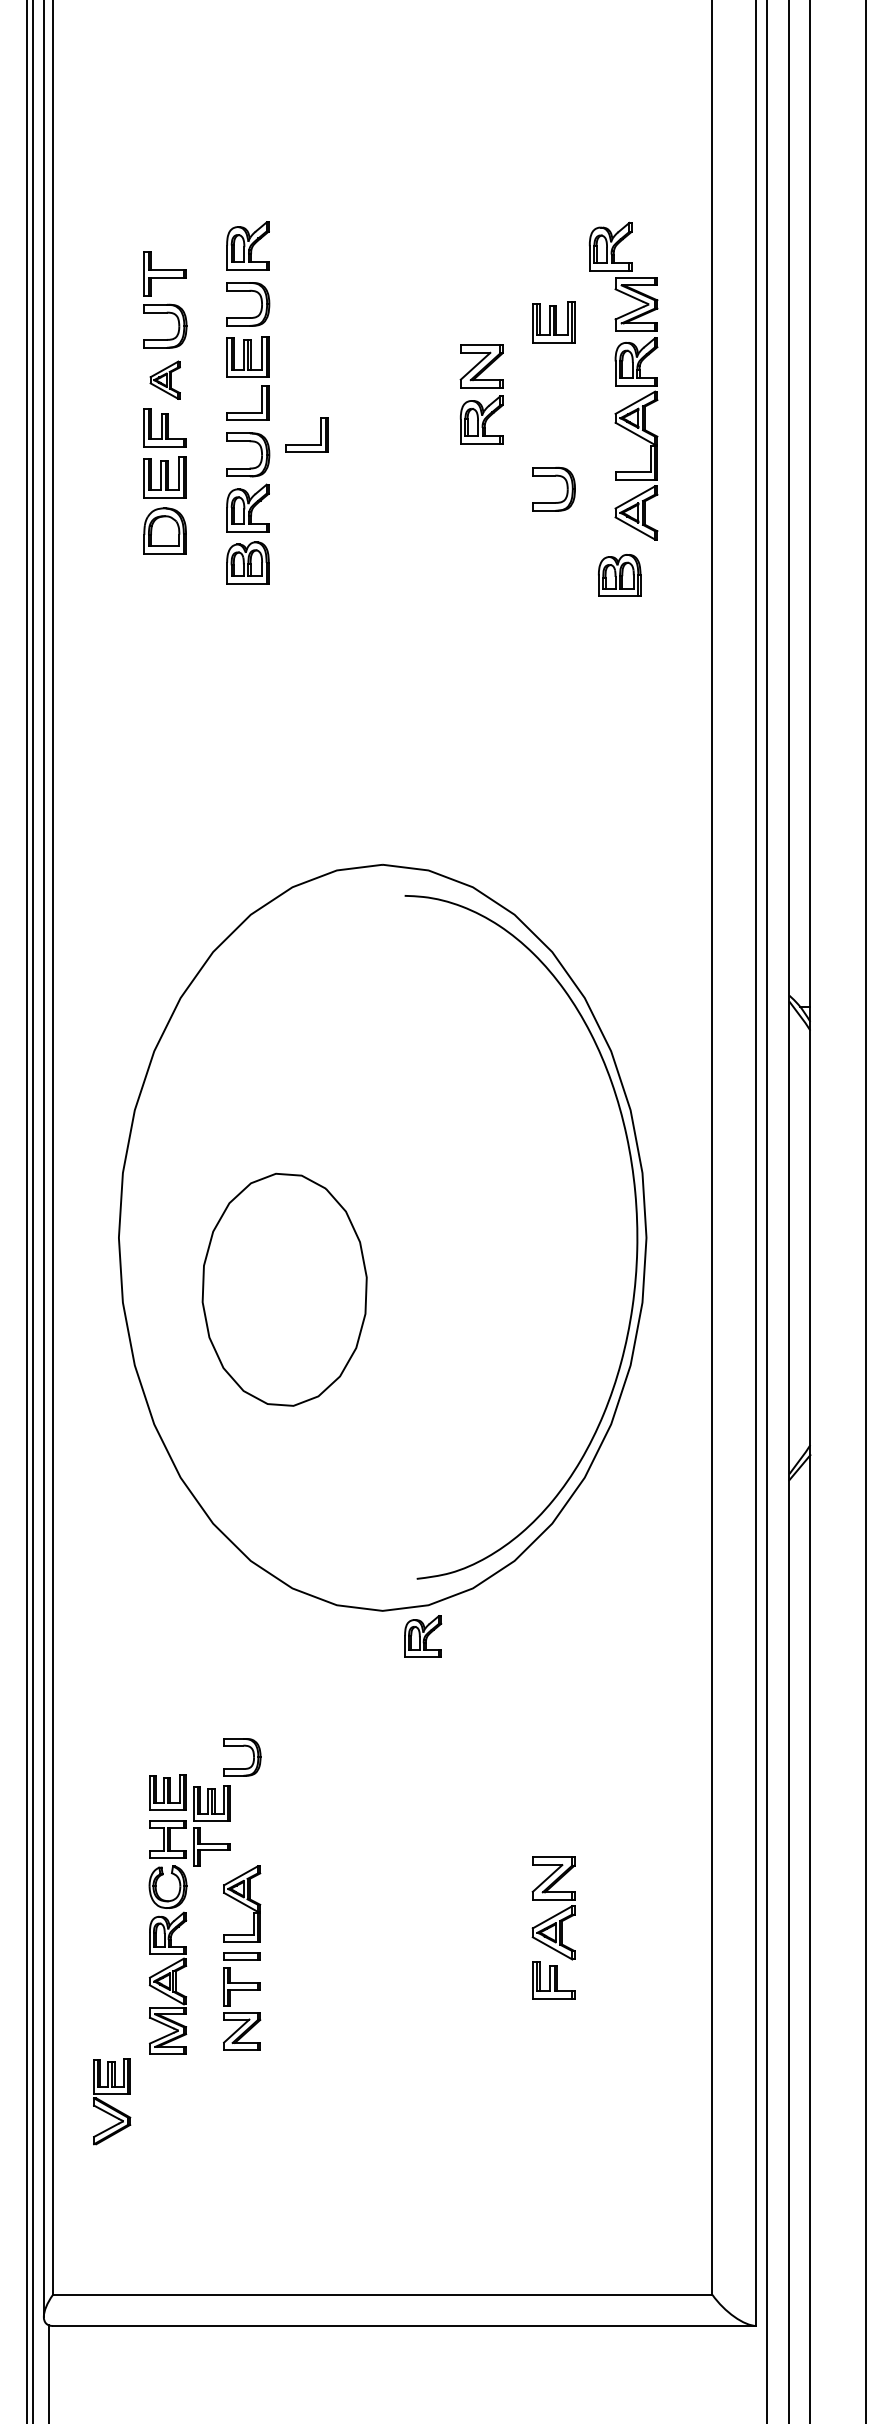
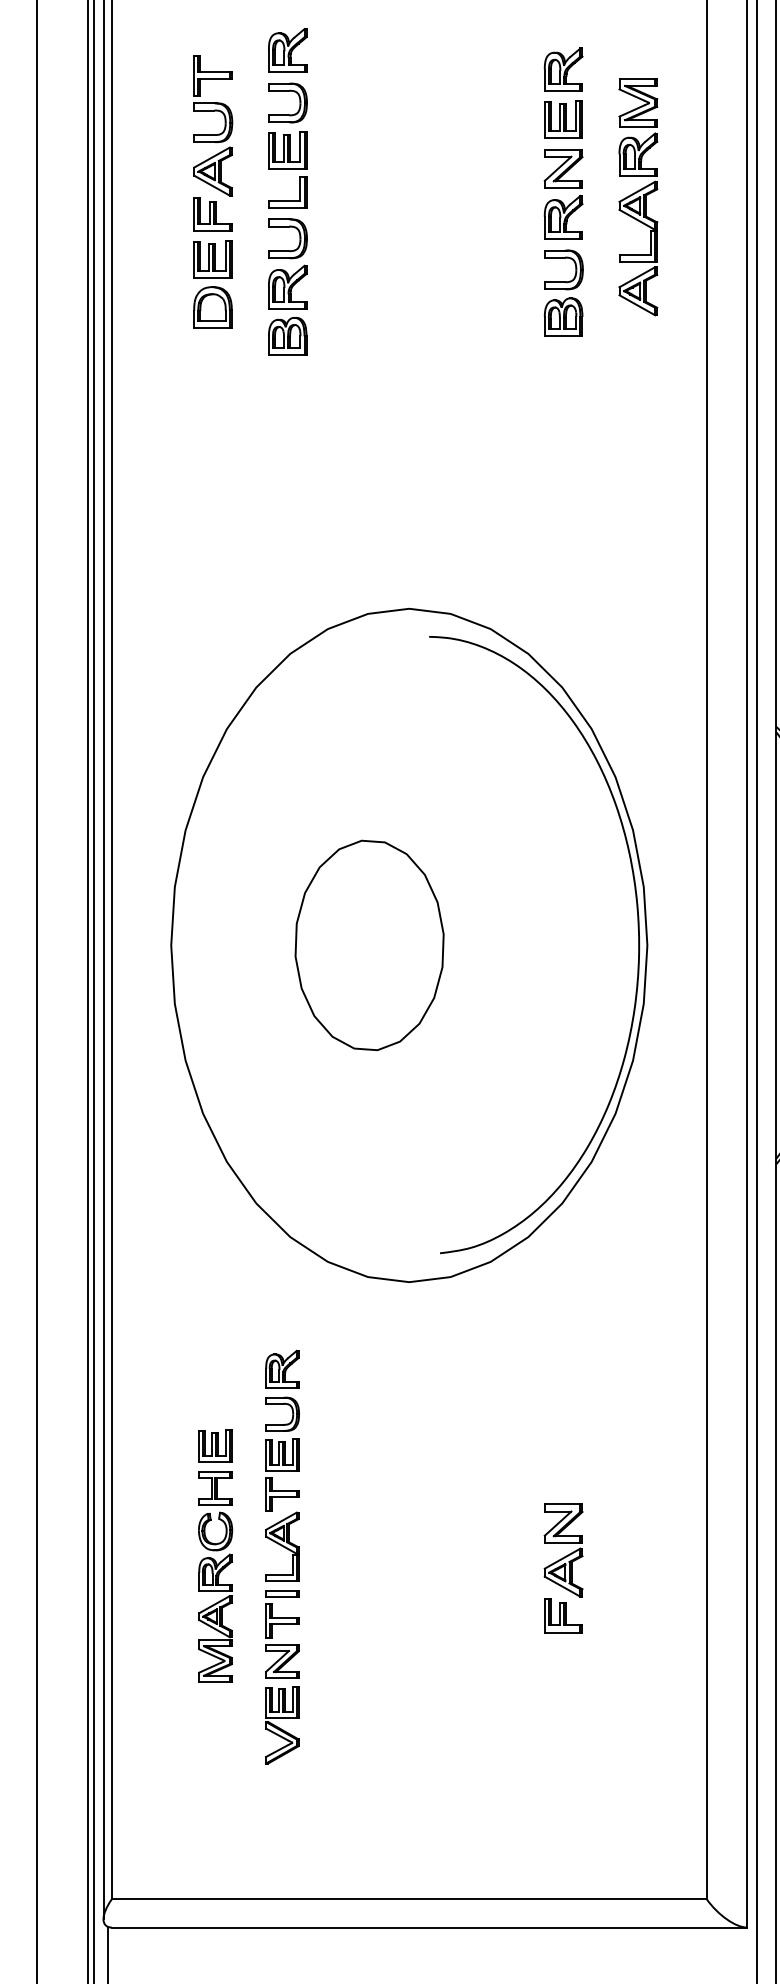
part: (610, 246) -> (563, 69), moved
part: (165, 379) -> (213, 170), size x1.43
part: (481, 394) -> (563, 194), moved
part: (306, 444) -> (340, 229), removed
part: (619, 575) -> (563, 317), moved
part: (284, 1289) -> (369, 945), moved
part: (423, 1636) -> (282, 1369), moved
part: (211, 1825) -> (281, 1474), moved
part: (112, 2101) -> (282, 1724), moved

